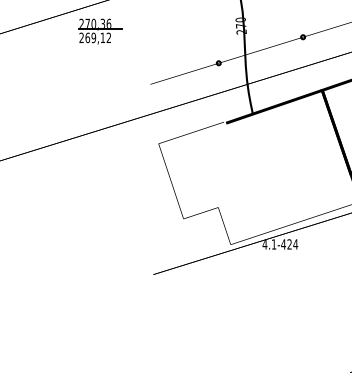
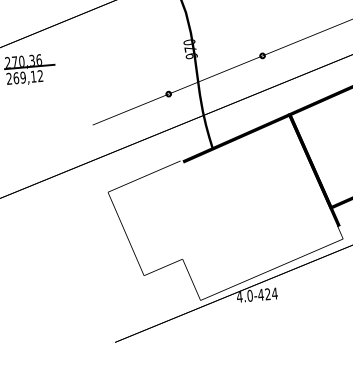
text: (241, 31) -> (191, 55), 270 -> 970
text: (273, 244) -> (249, 295), 4.1-424 -> 4.0-424

